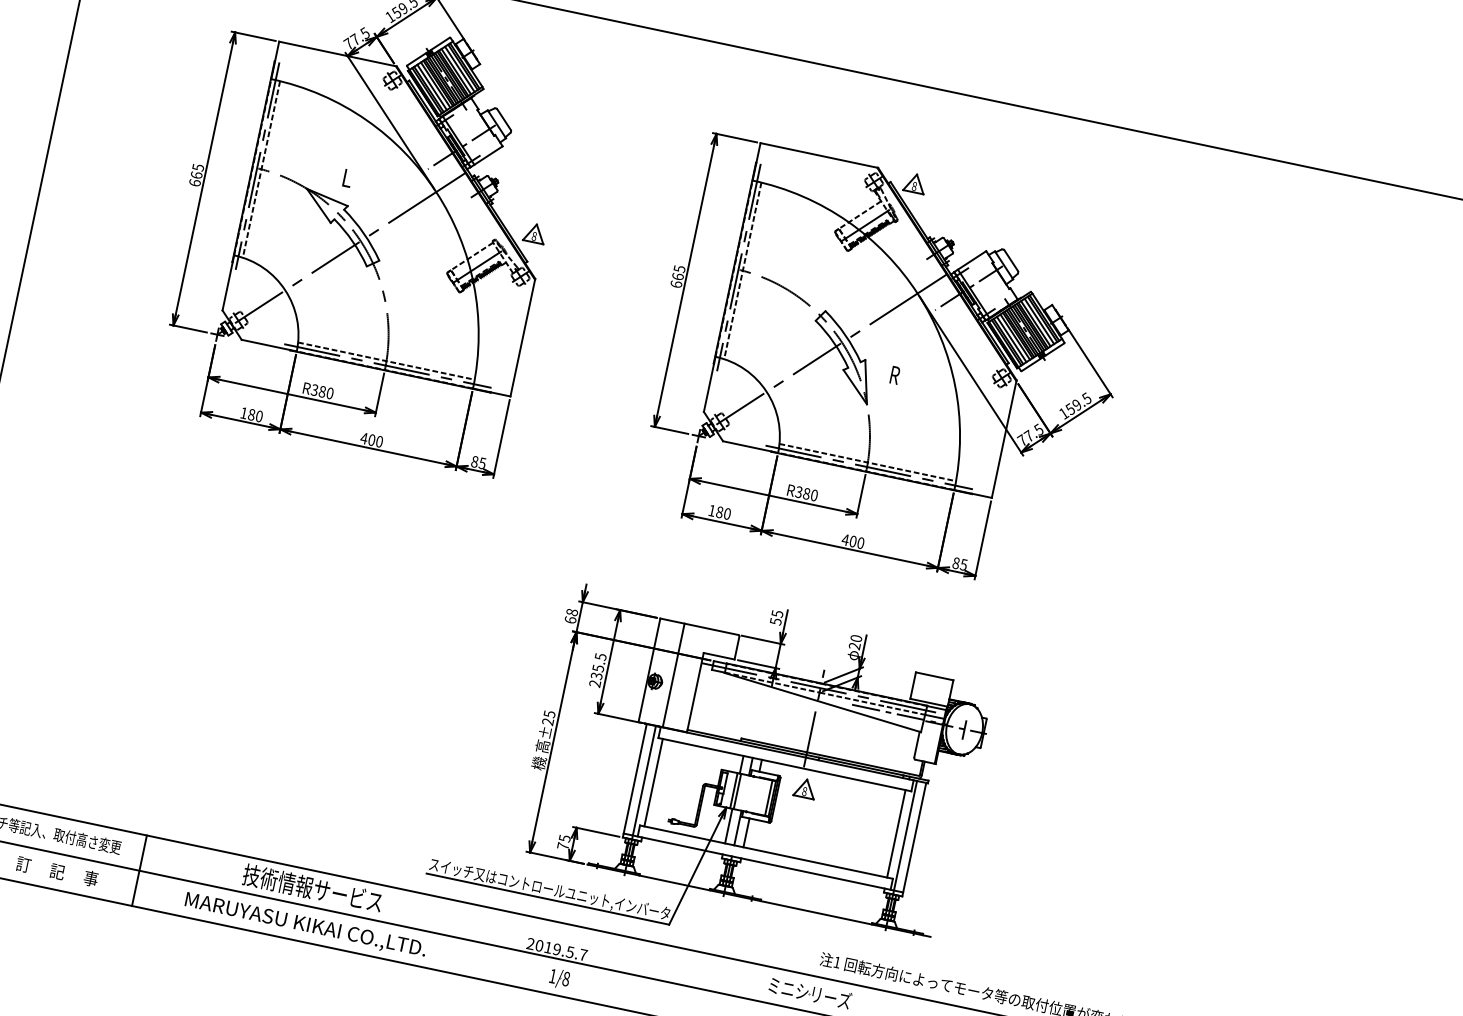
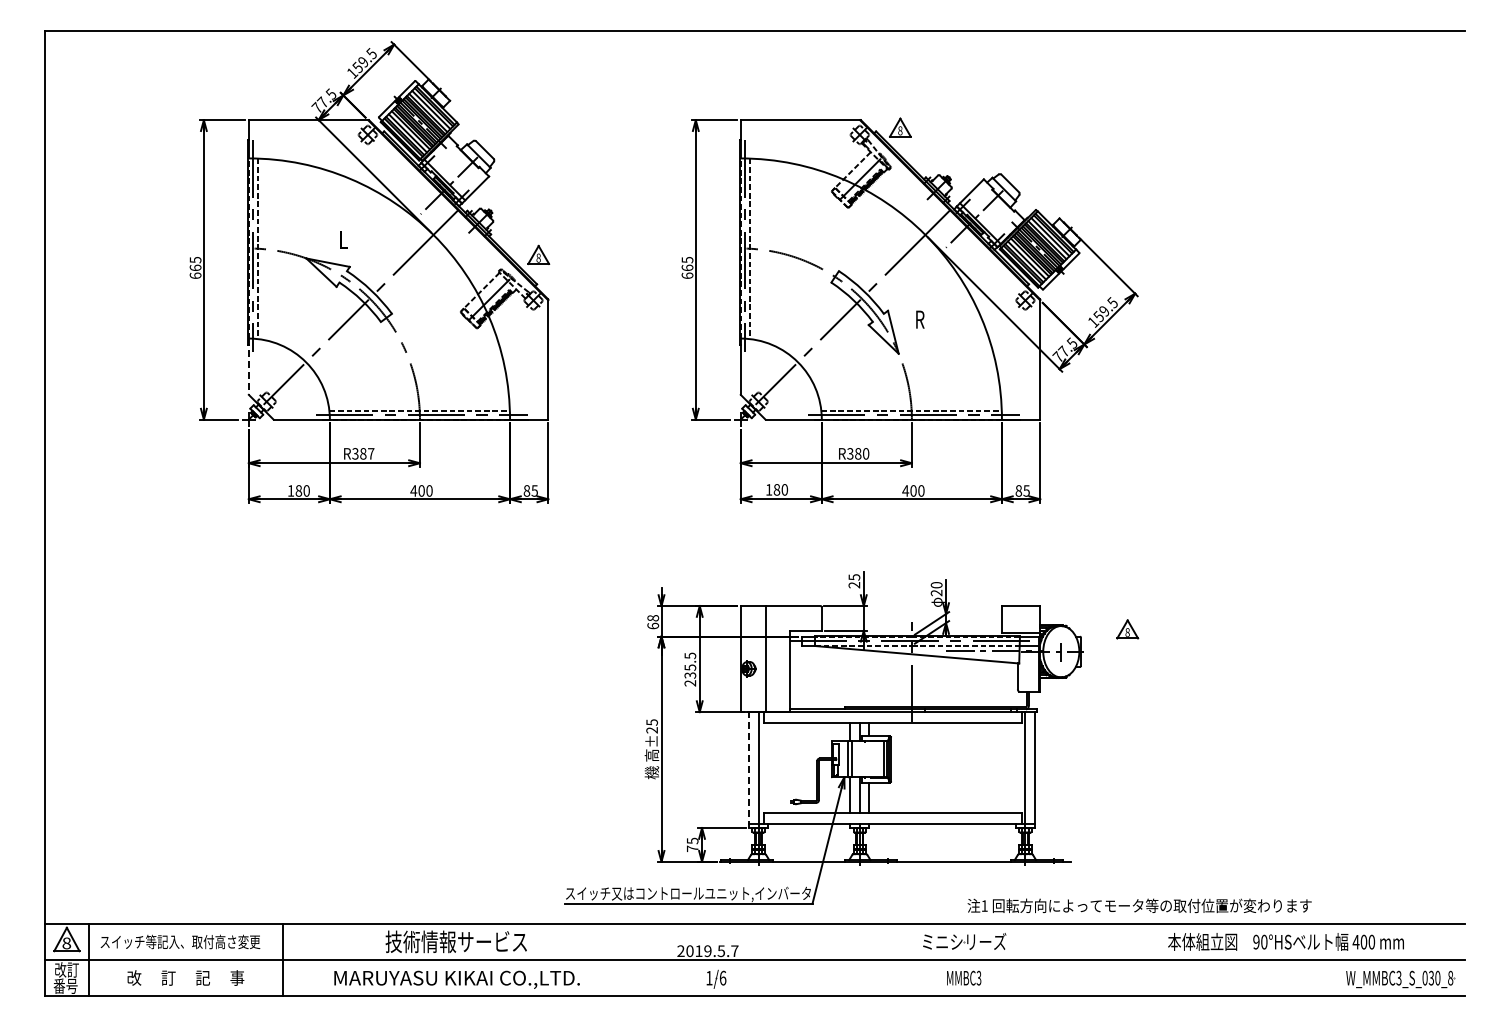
line: (227, 283) -> (248, 367), solid -> dashed
text: (330, 393) -> (371, 453), R380 -> R387
text: (775, 621) -> (854, 585), 55 -> 25
line: (635, 781) -> (749, 770), solid -> dashed
line: (653, 782) -> (767, 767), removed
part: (805, 788) -> (1127, 629), moved
line: (896, 833) -> (1016, 767), removed
text: (565, 978) -> (722, 977), 1/8 -> 1/6

